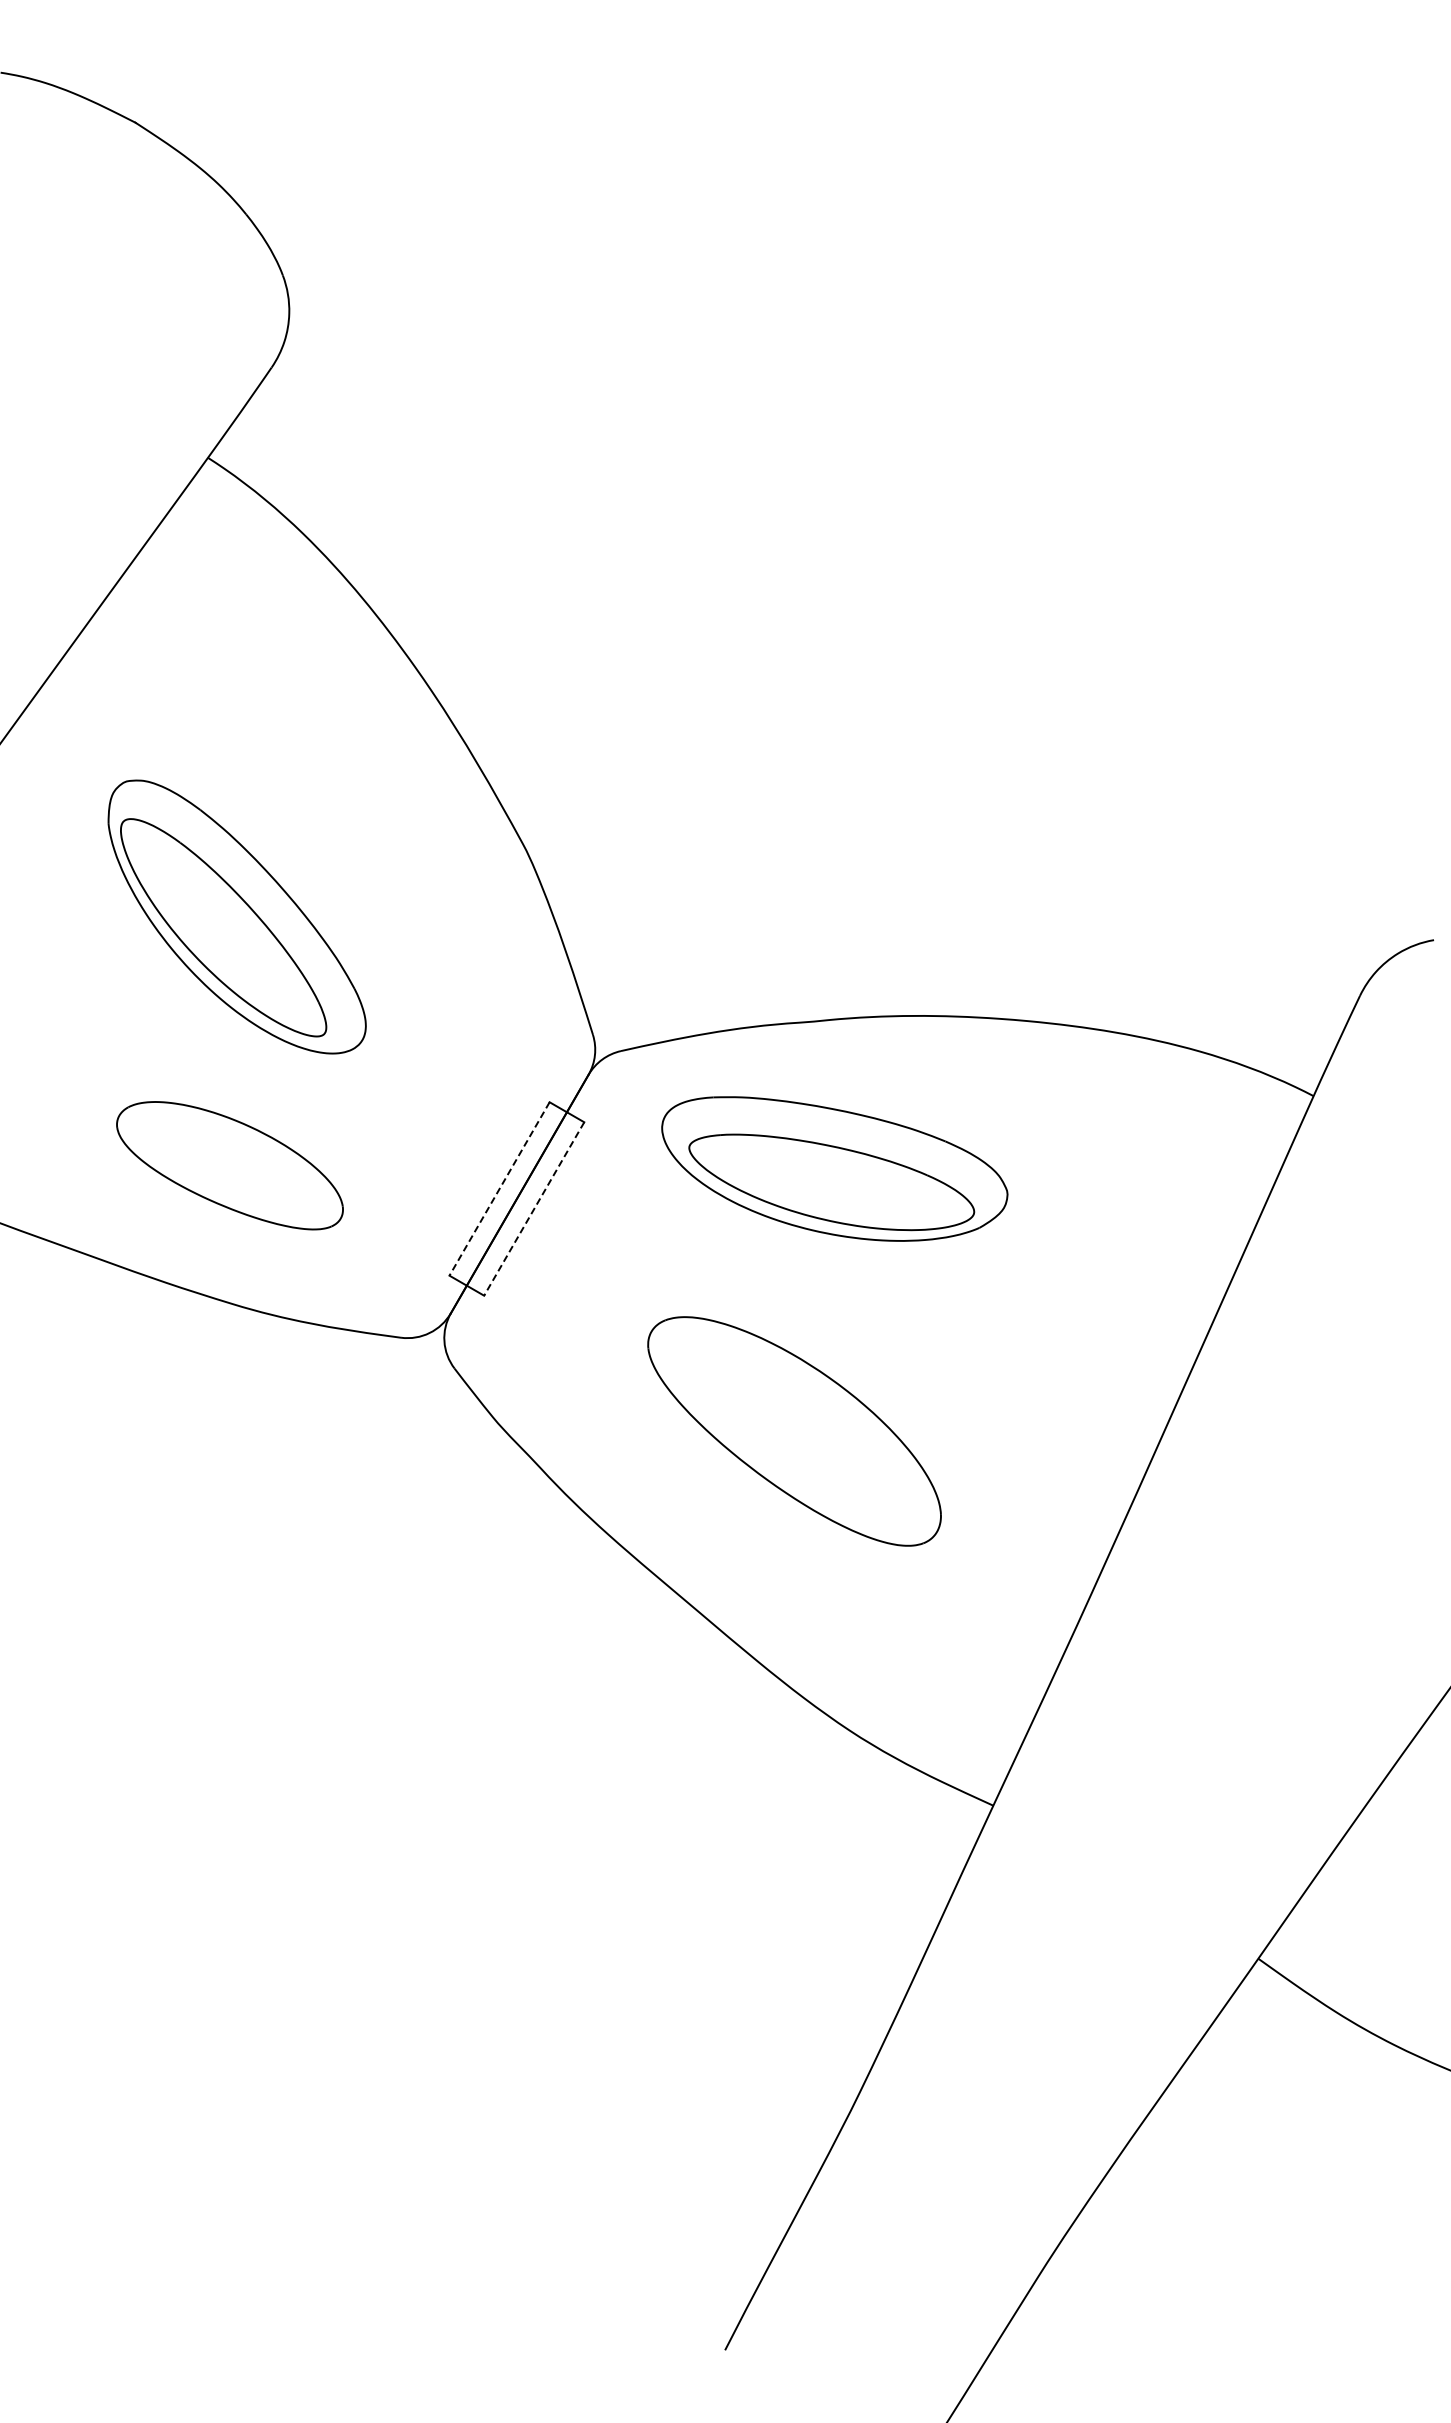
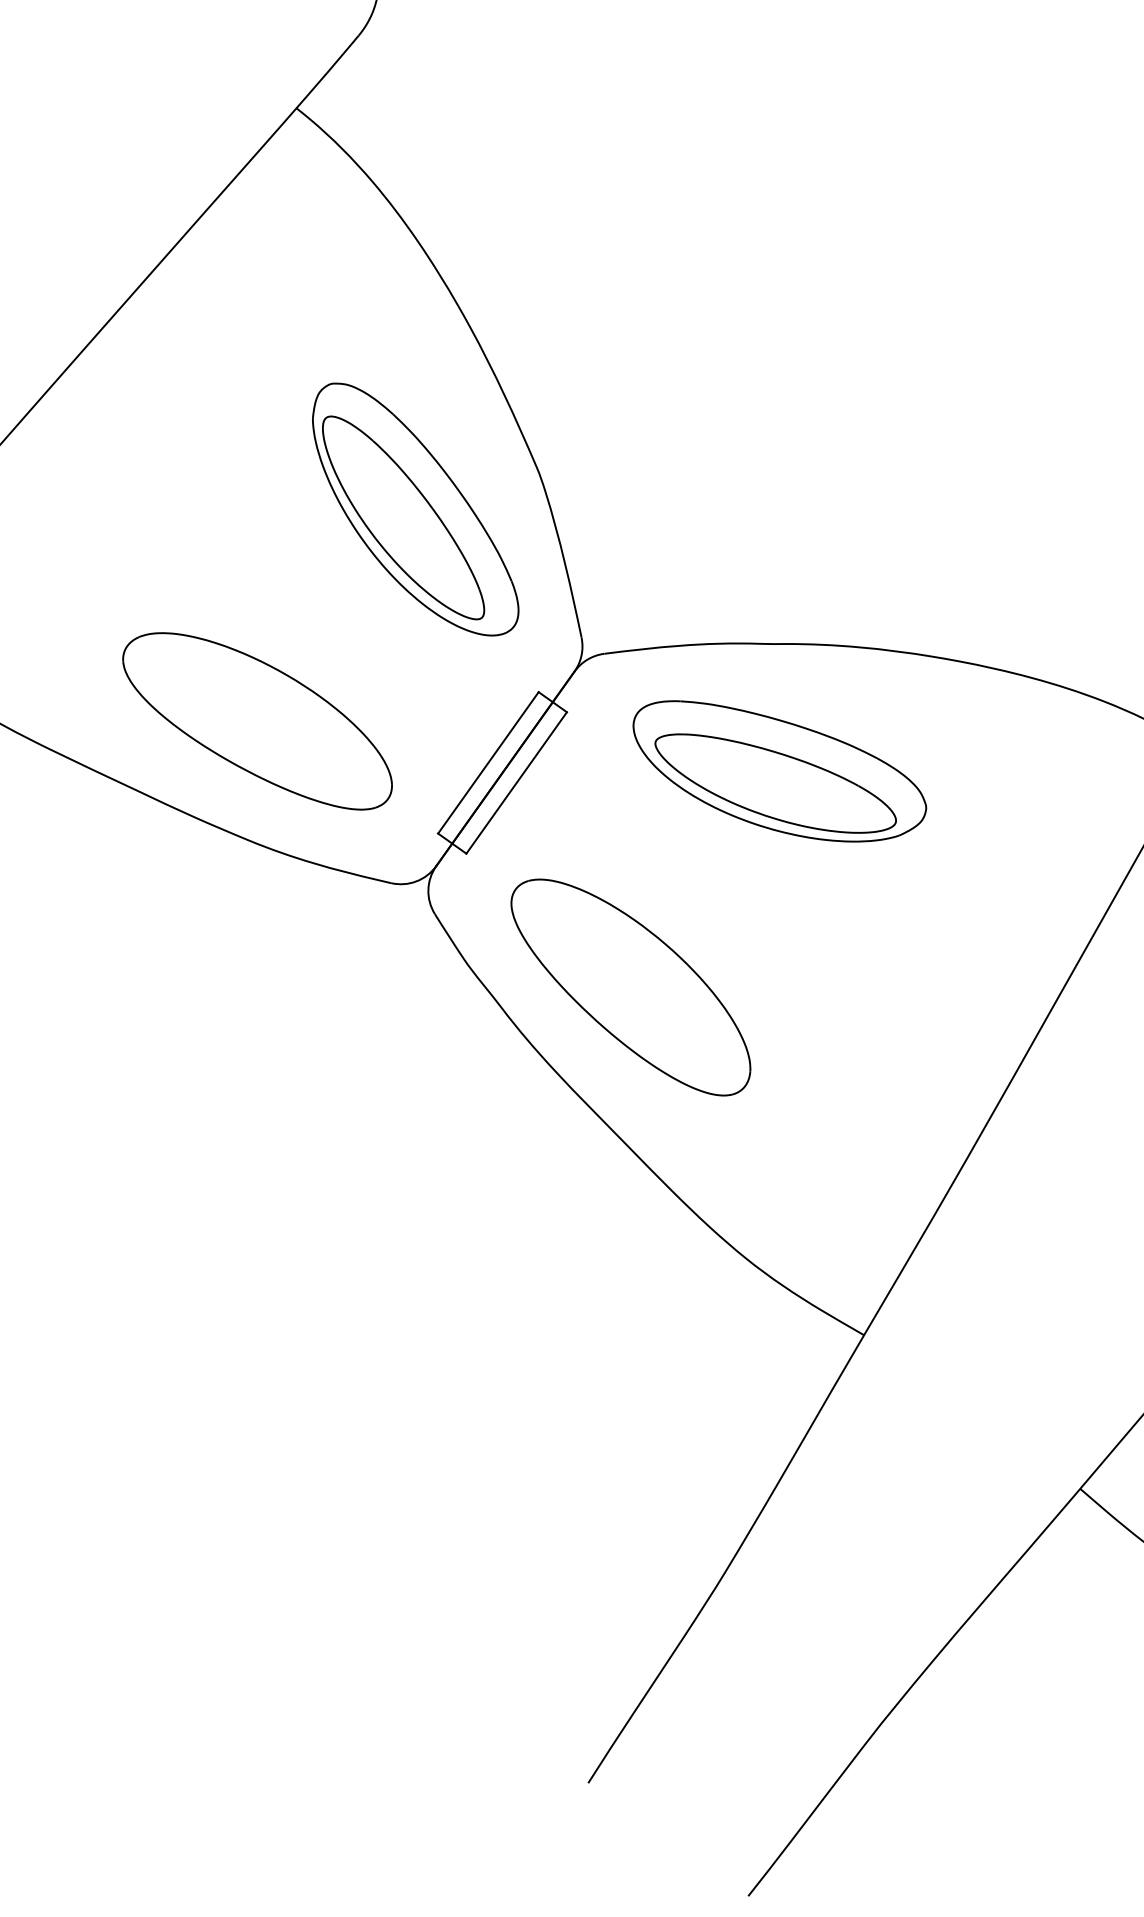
part: (236, 916) -> (415, 509), moved
part: (229, 1165) -> (257, 720), size x1.43
line: (499, 1189) -> (488, 763), dashed -> solid
line: (533, 1209) -> (516, 783), dashed -> solid
part: (794, 1431) -> (630, 987), moved

